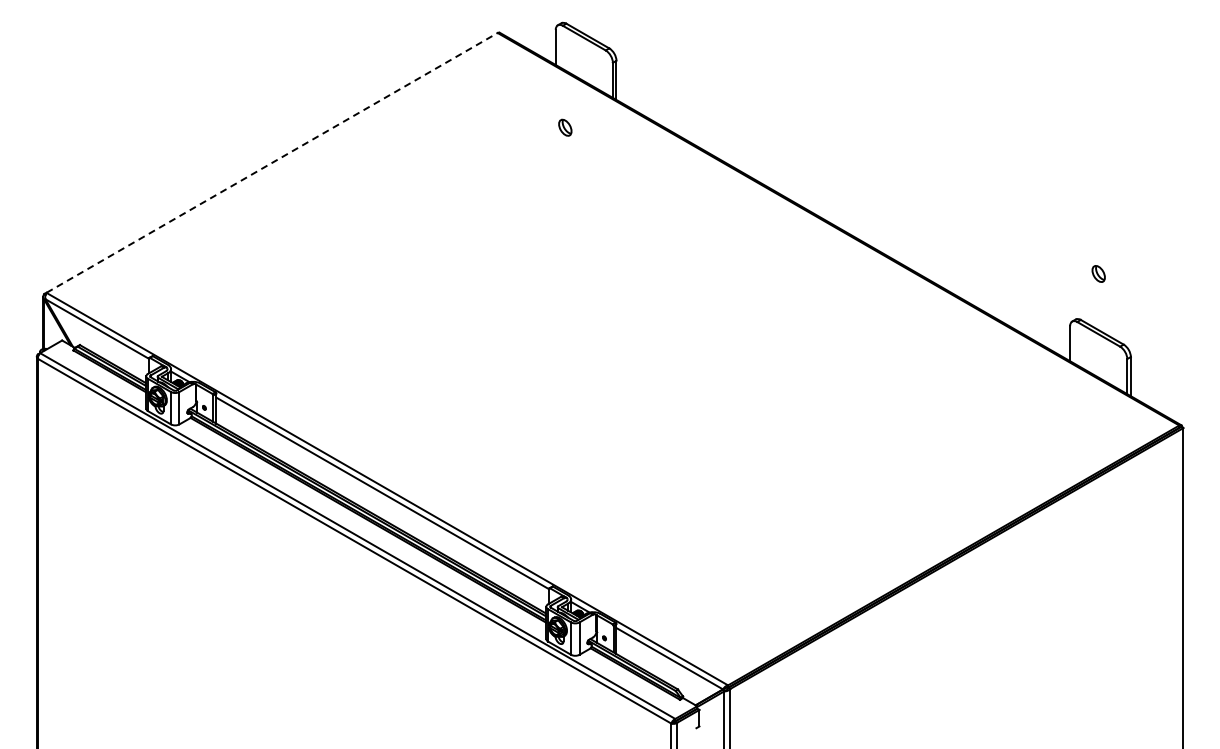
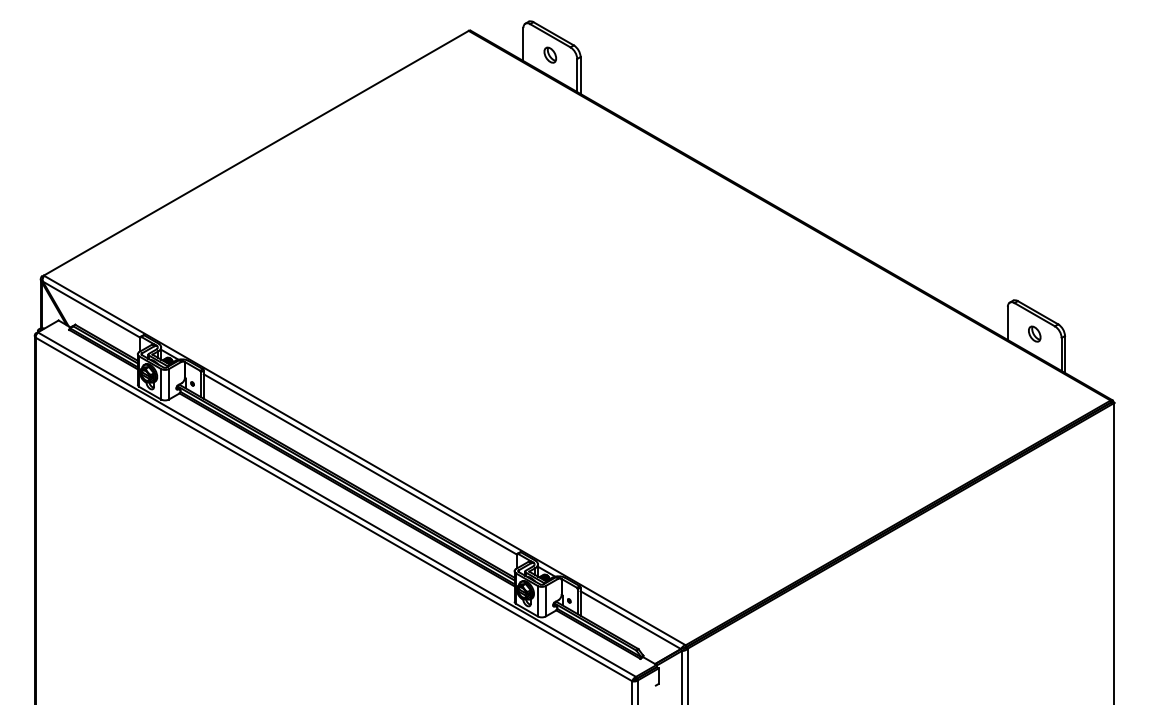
part: (565, 127) -> (550, 54), moved
line: (272, 162) -> (256, 152), dashed -> solid
part: (1098, 273) -> (1034, 333), moved

